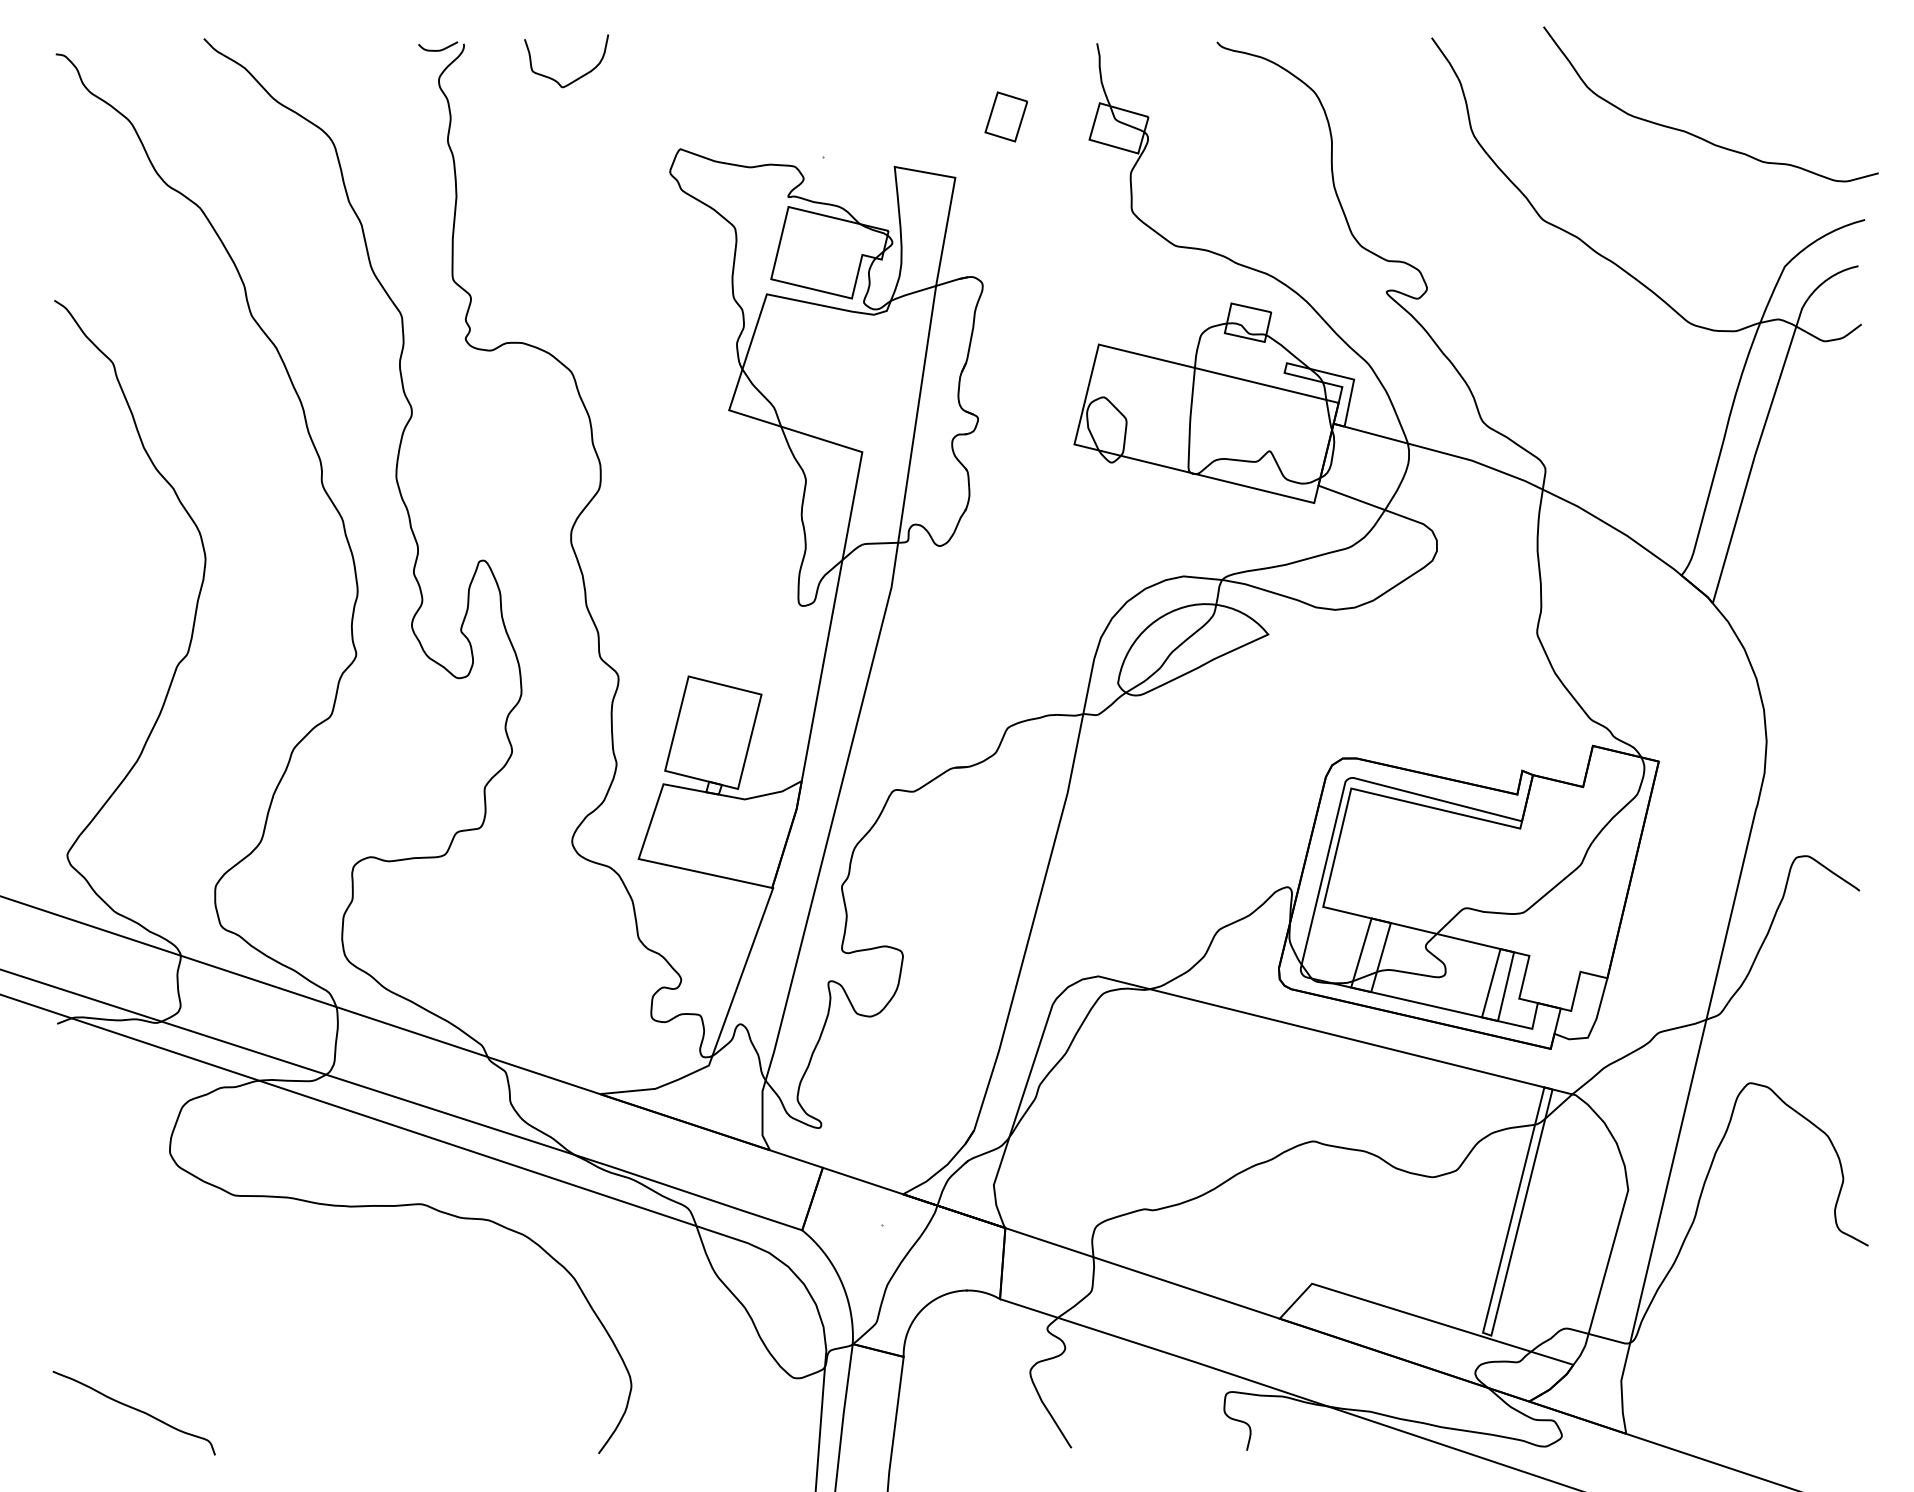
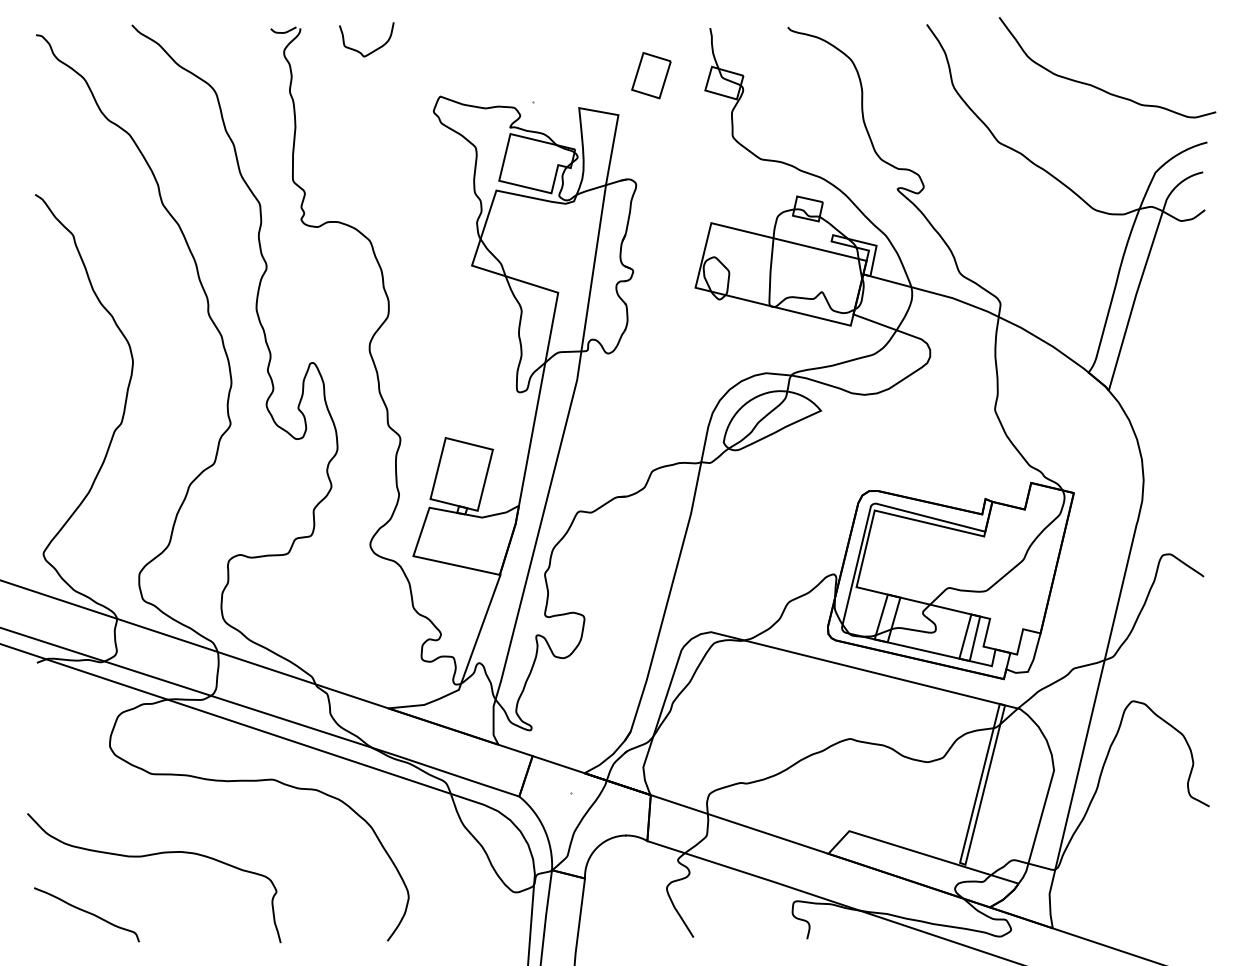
part: (1006, 116) -> (651, 75), size x1.43
curve: (229, 1322) -> (148, 856), added

